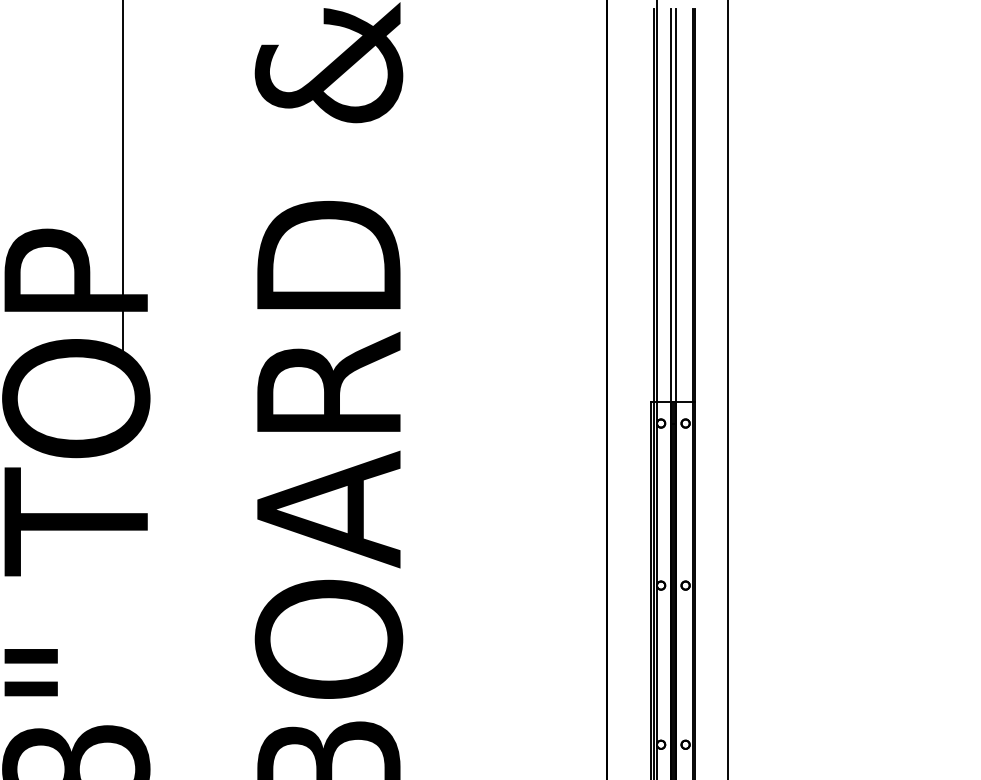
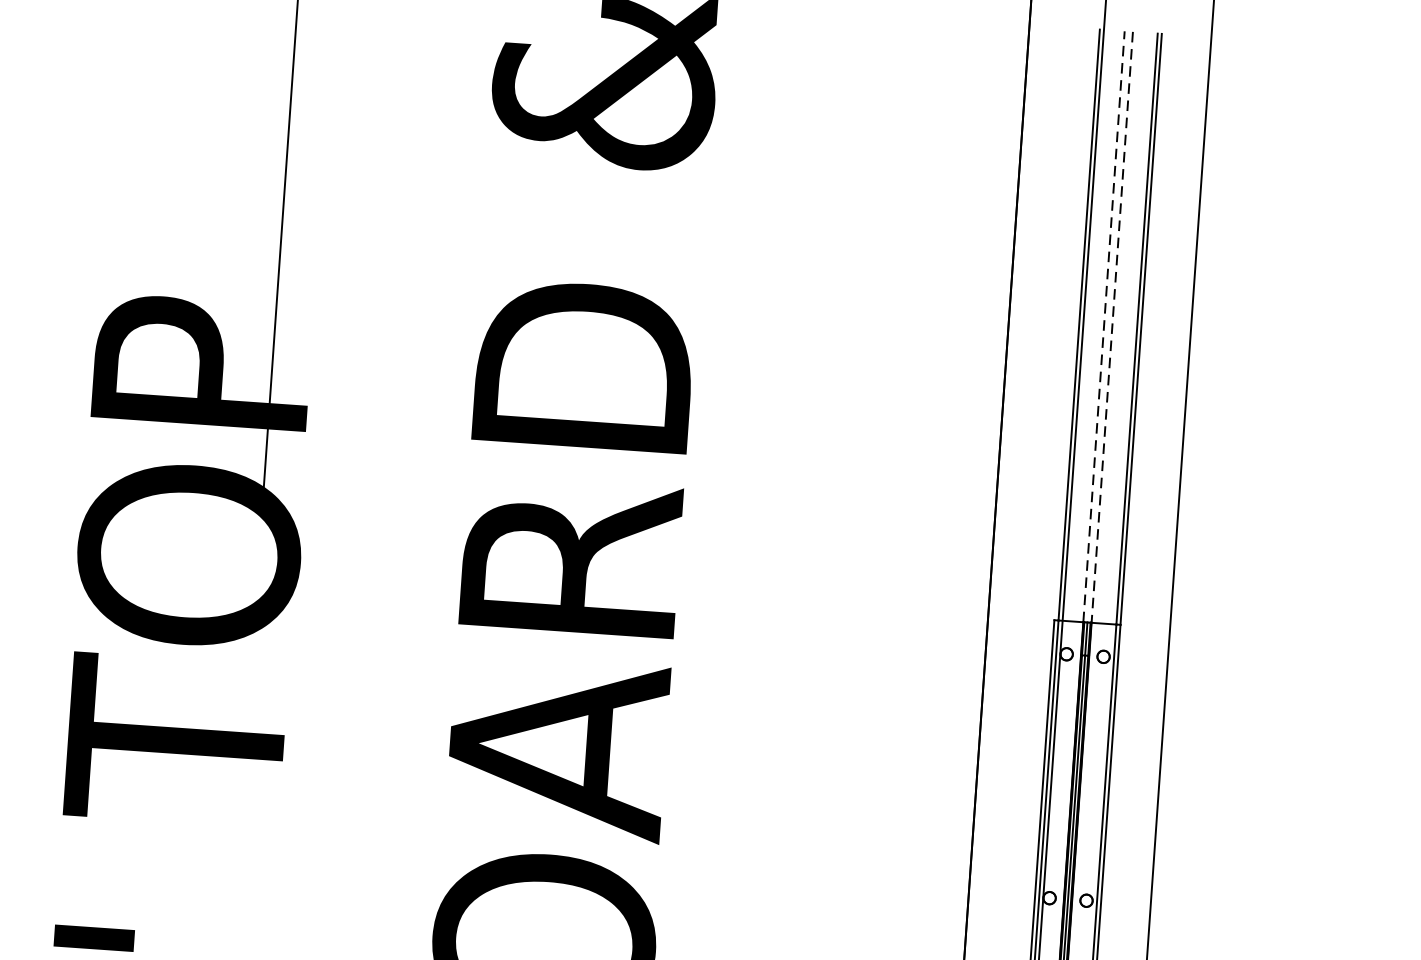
line: (670, 204) -> (1103, 325), solid -> dashed
line: (676, 205) -> (1112, 327), solid -> dashed

